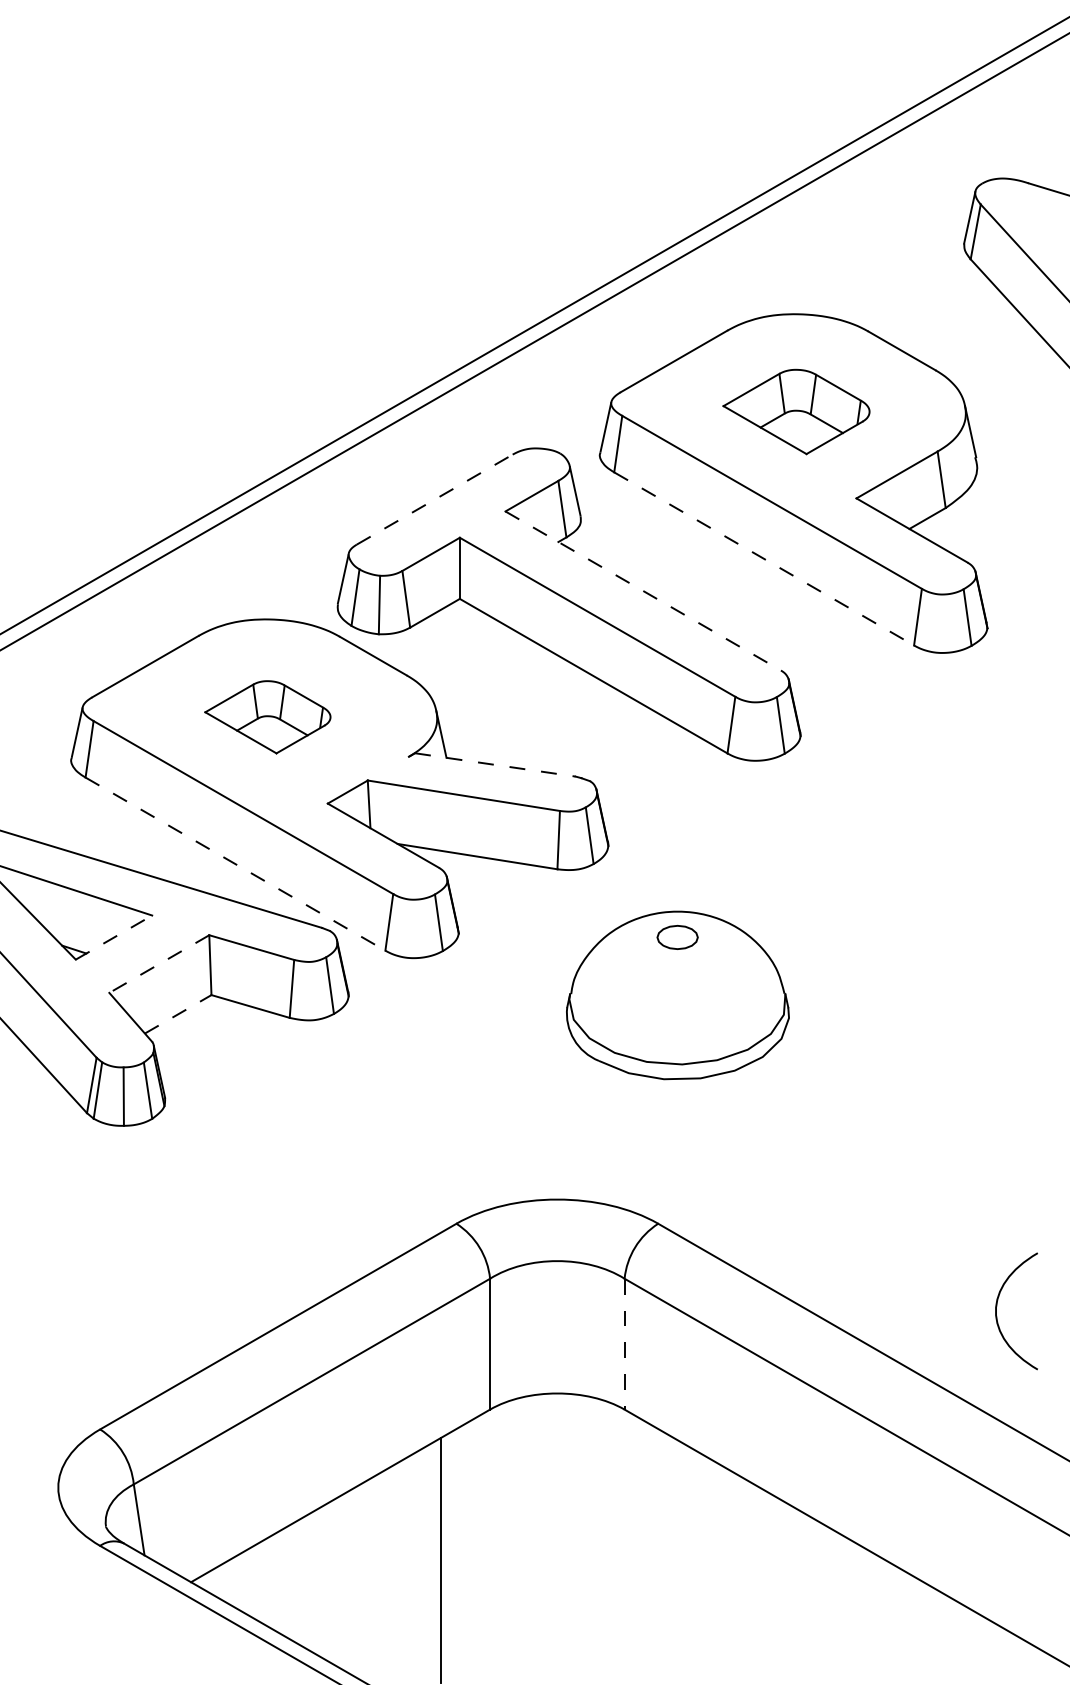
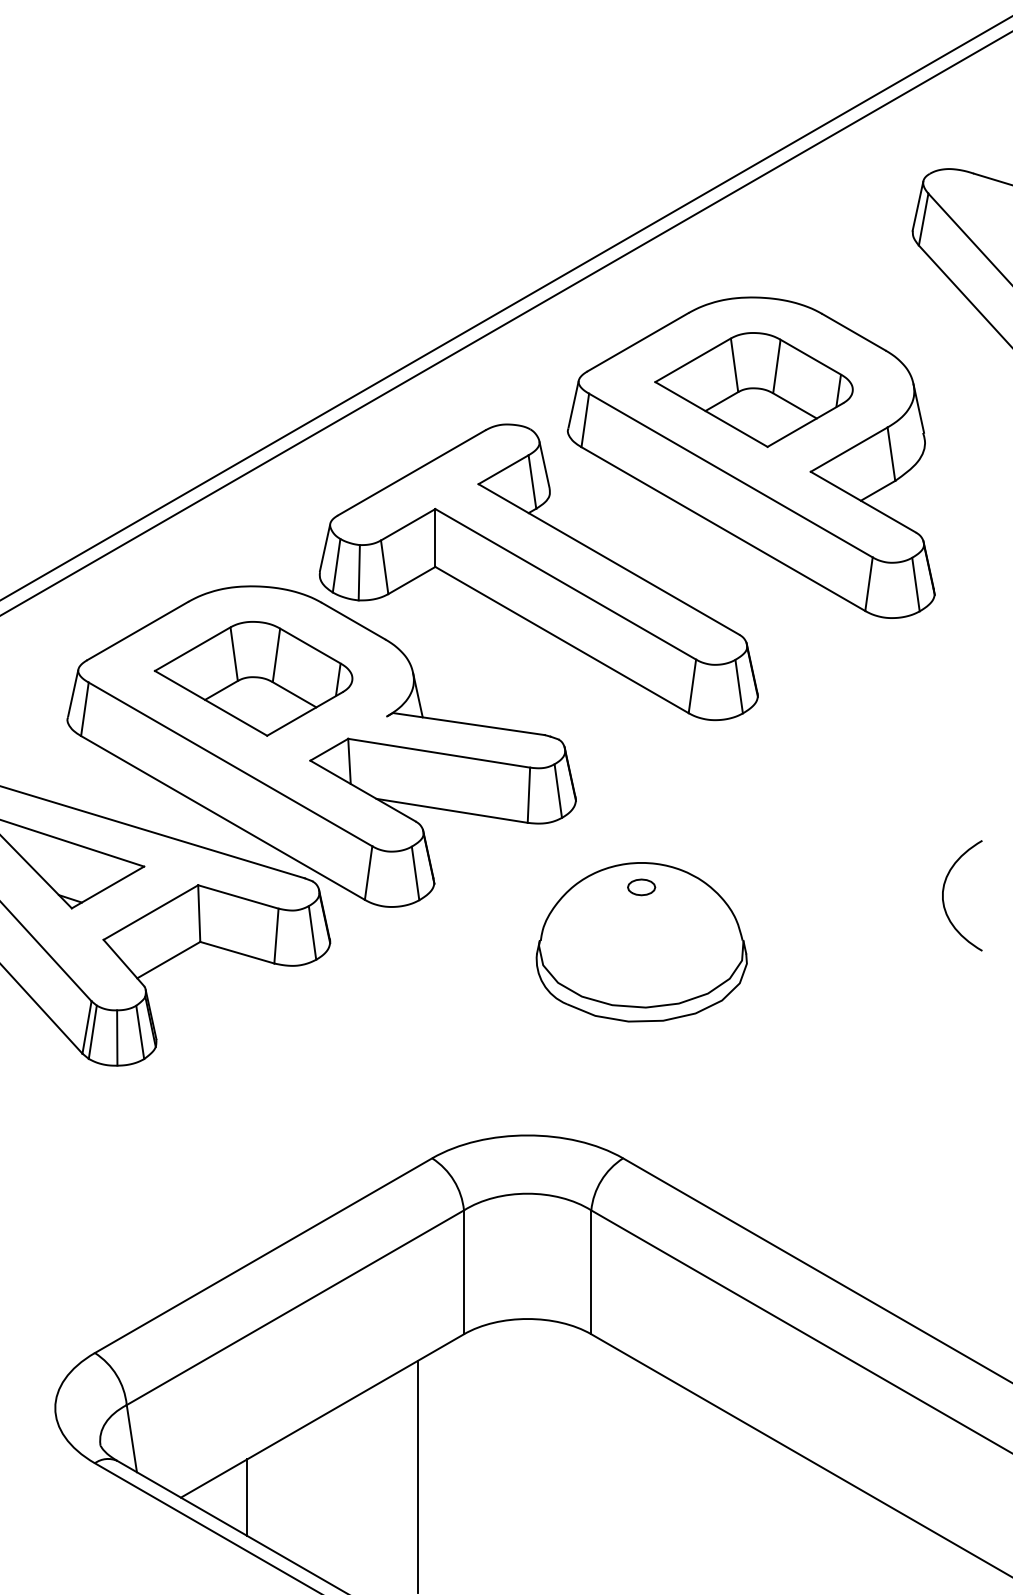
part: (796, 411) -> (754, 389), size x1.43
line: (434, 499) -> (411, 472), dashed -> solid
line: (764, 559) -> (723, 529), dashed -> solid
line: (643, 591) -> (609, 559), dashed -> solid
part: (267, 717) -> (253, 679), size x1.67
line: (495, 765) -> (469, 724), dashed -> solid
line: (235, 864) -> (223, 818), dashed -> solid
line: (114, 937) -> (108, 887), dashed -> solid
part: (677, 937) -> (641, 887), size x0.71
line: (159, 964) -> (151, 912), dashed -> solid
line: (178, 1014) -> (169, 960), dashed -> solid
curve: (997, 1306) -> (944, 891), moved
line: (624, 1344) -> (591, 1272), dashed -> solid
line: (261, 1581) -> (247, 1496), added

